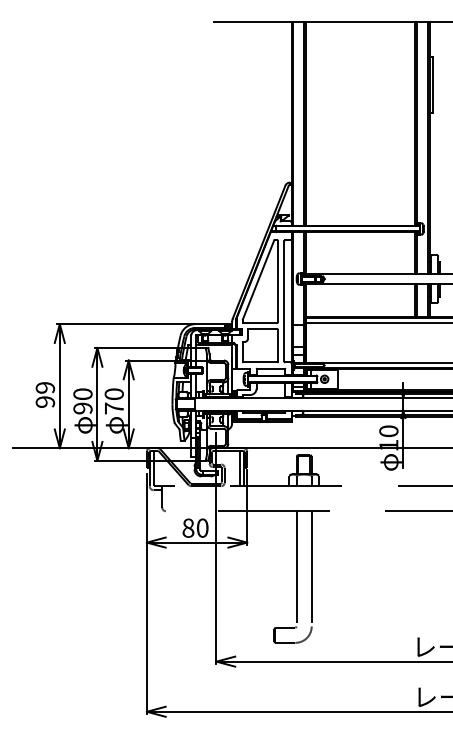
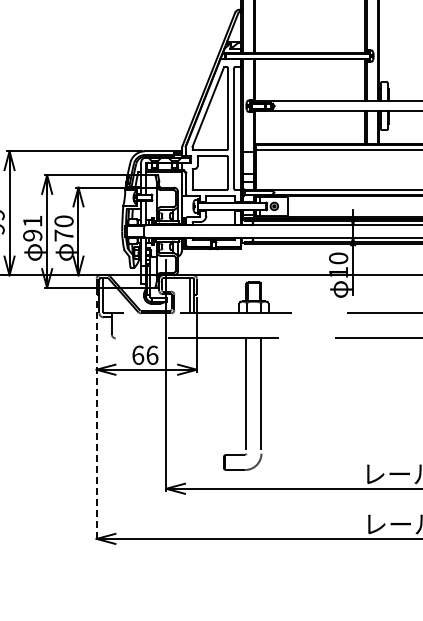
text: (82, 393) -> (32, 220), 90 -> 91
text: (195, 527) -> (145, 354), 80 -> 66
line: (146, 594) -> (96, 421), solid -> dashed

